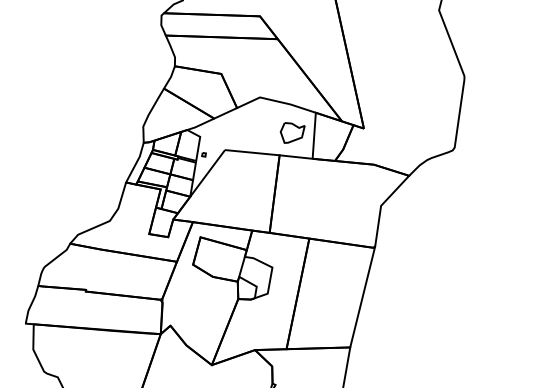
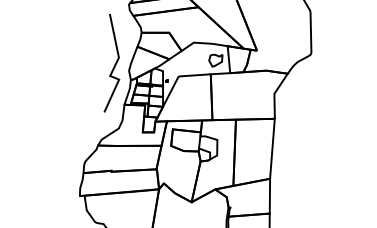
line: (120, 112) -> (114, 64), added

